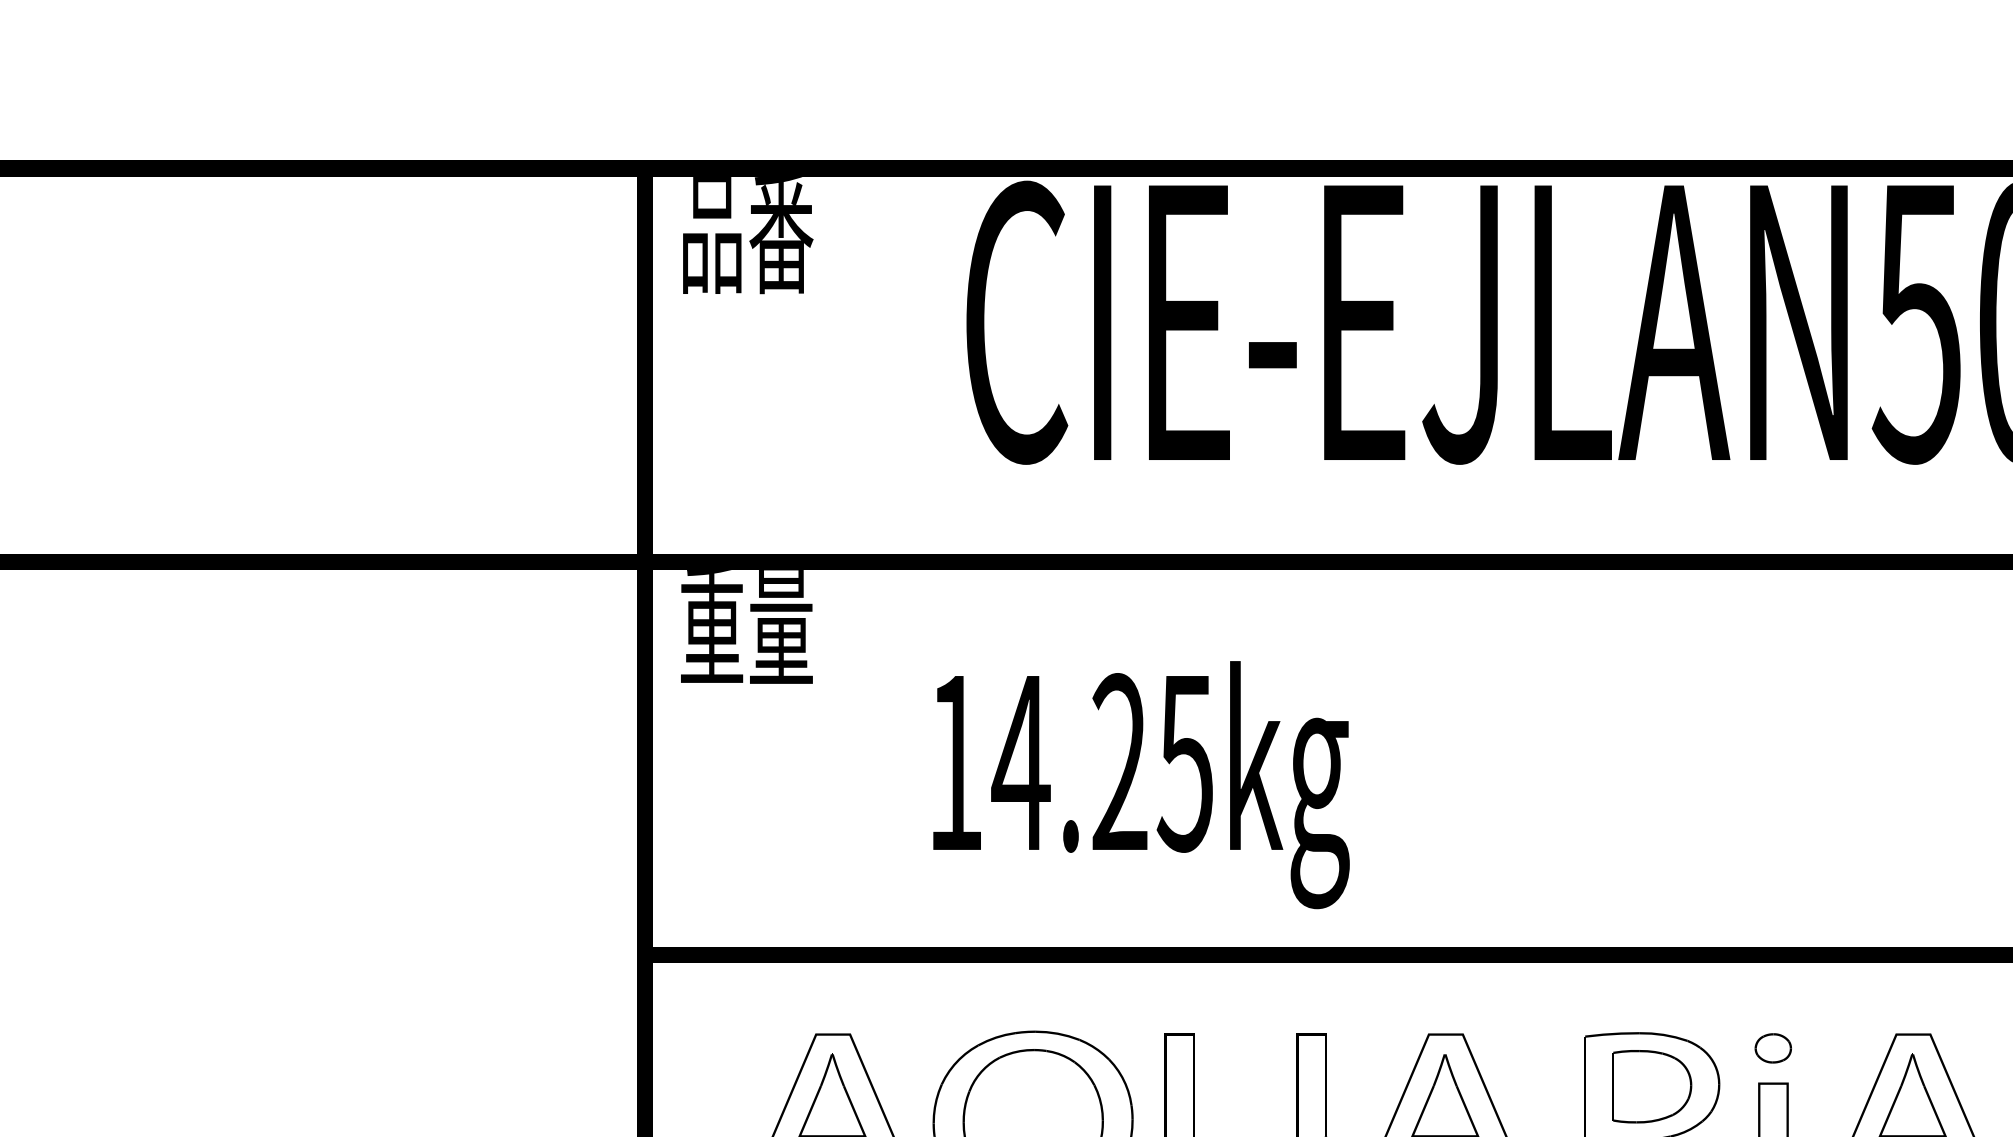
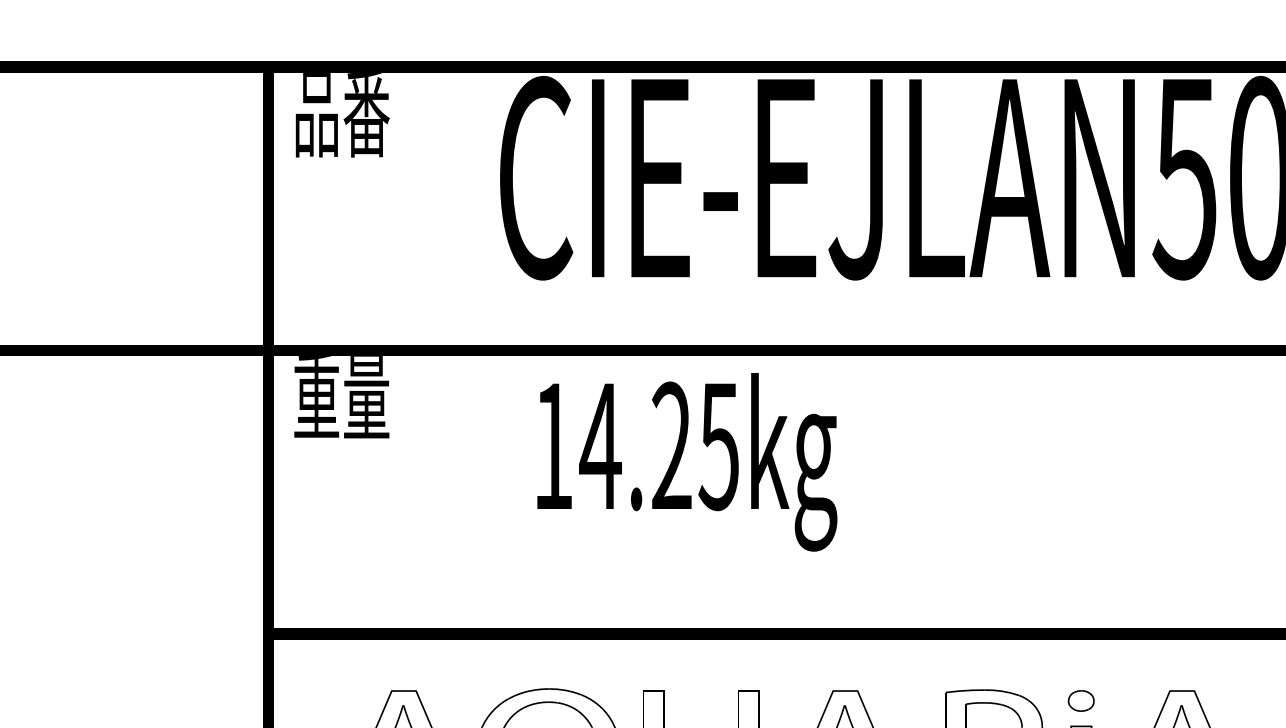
text: (1141, 785) -> (687, 462), moved

